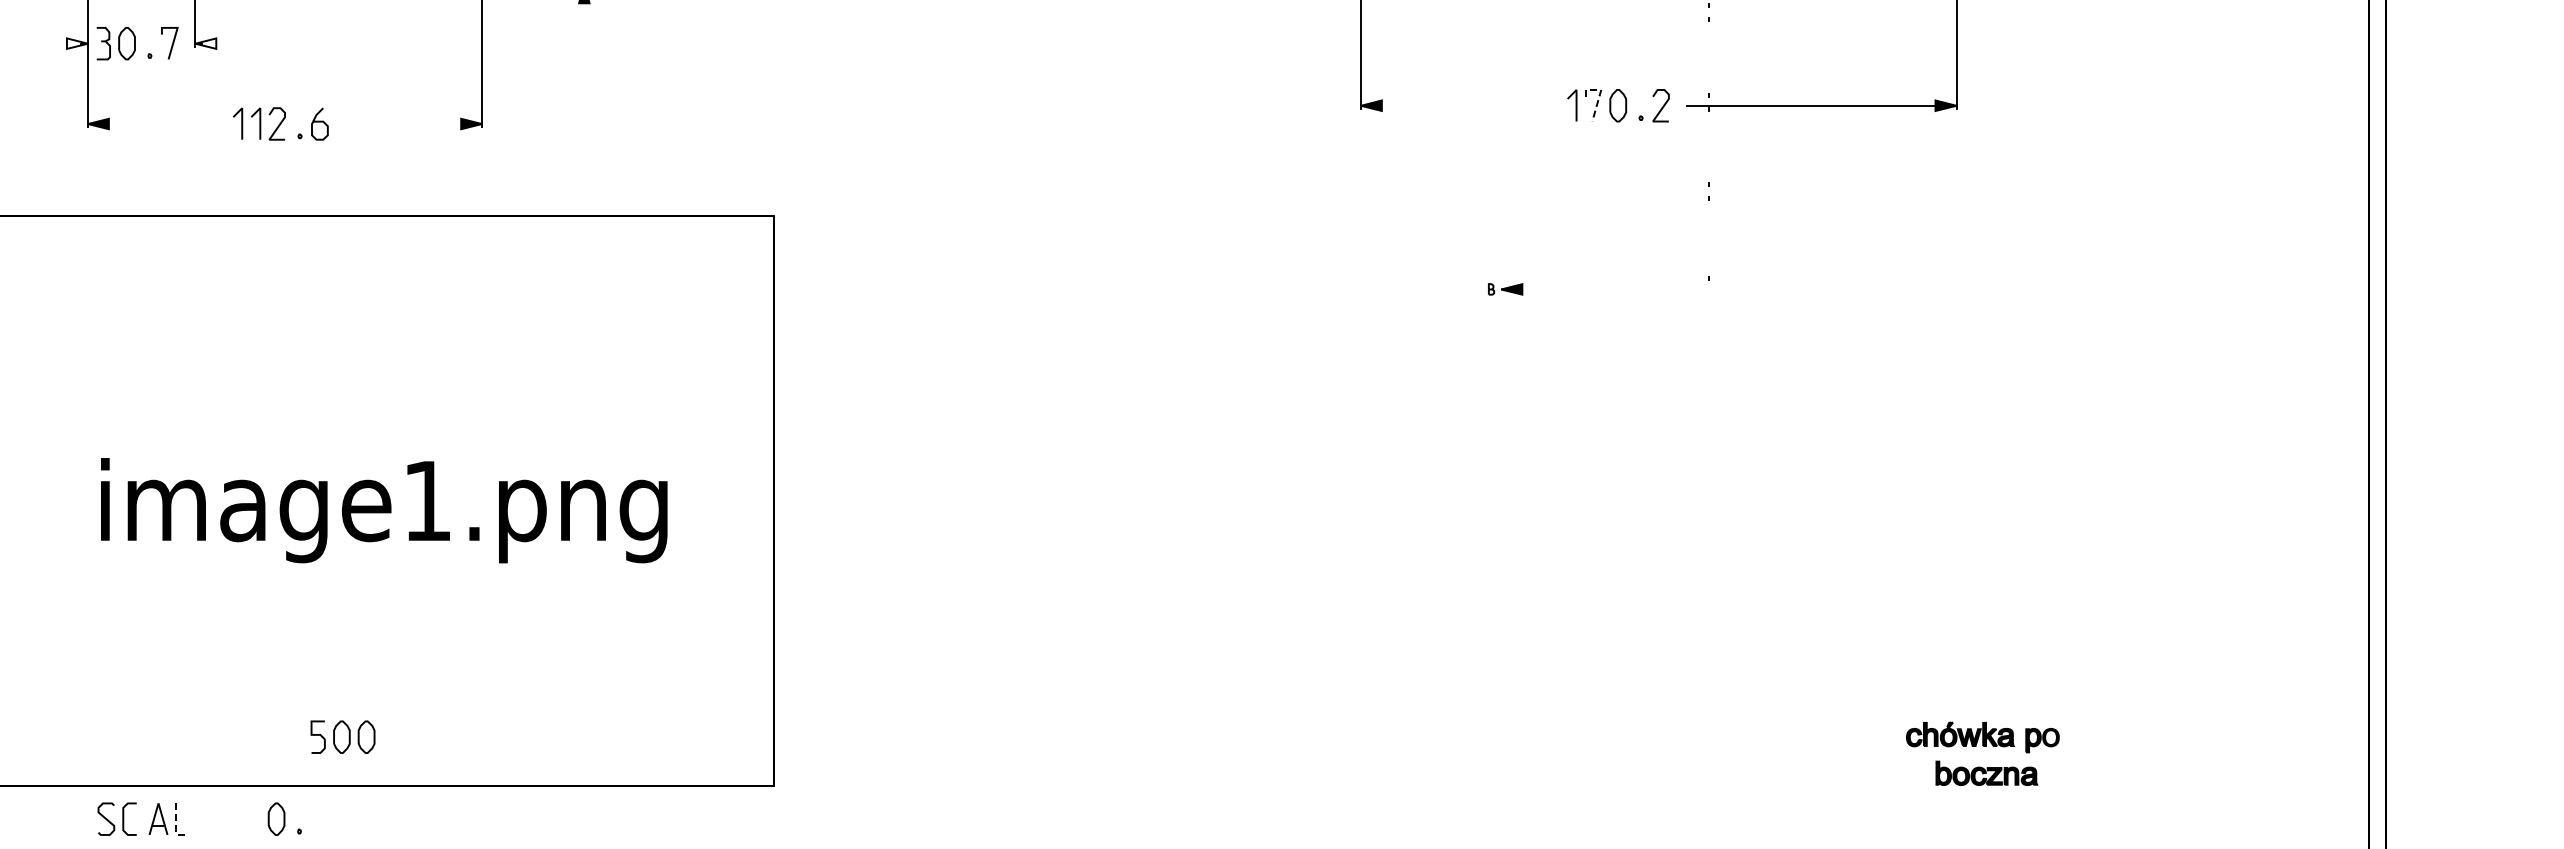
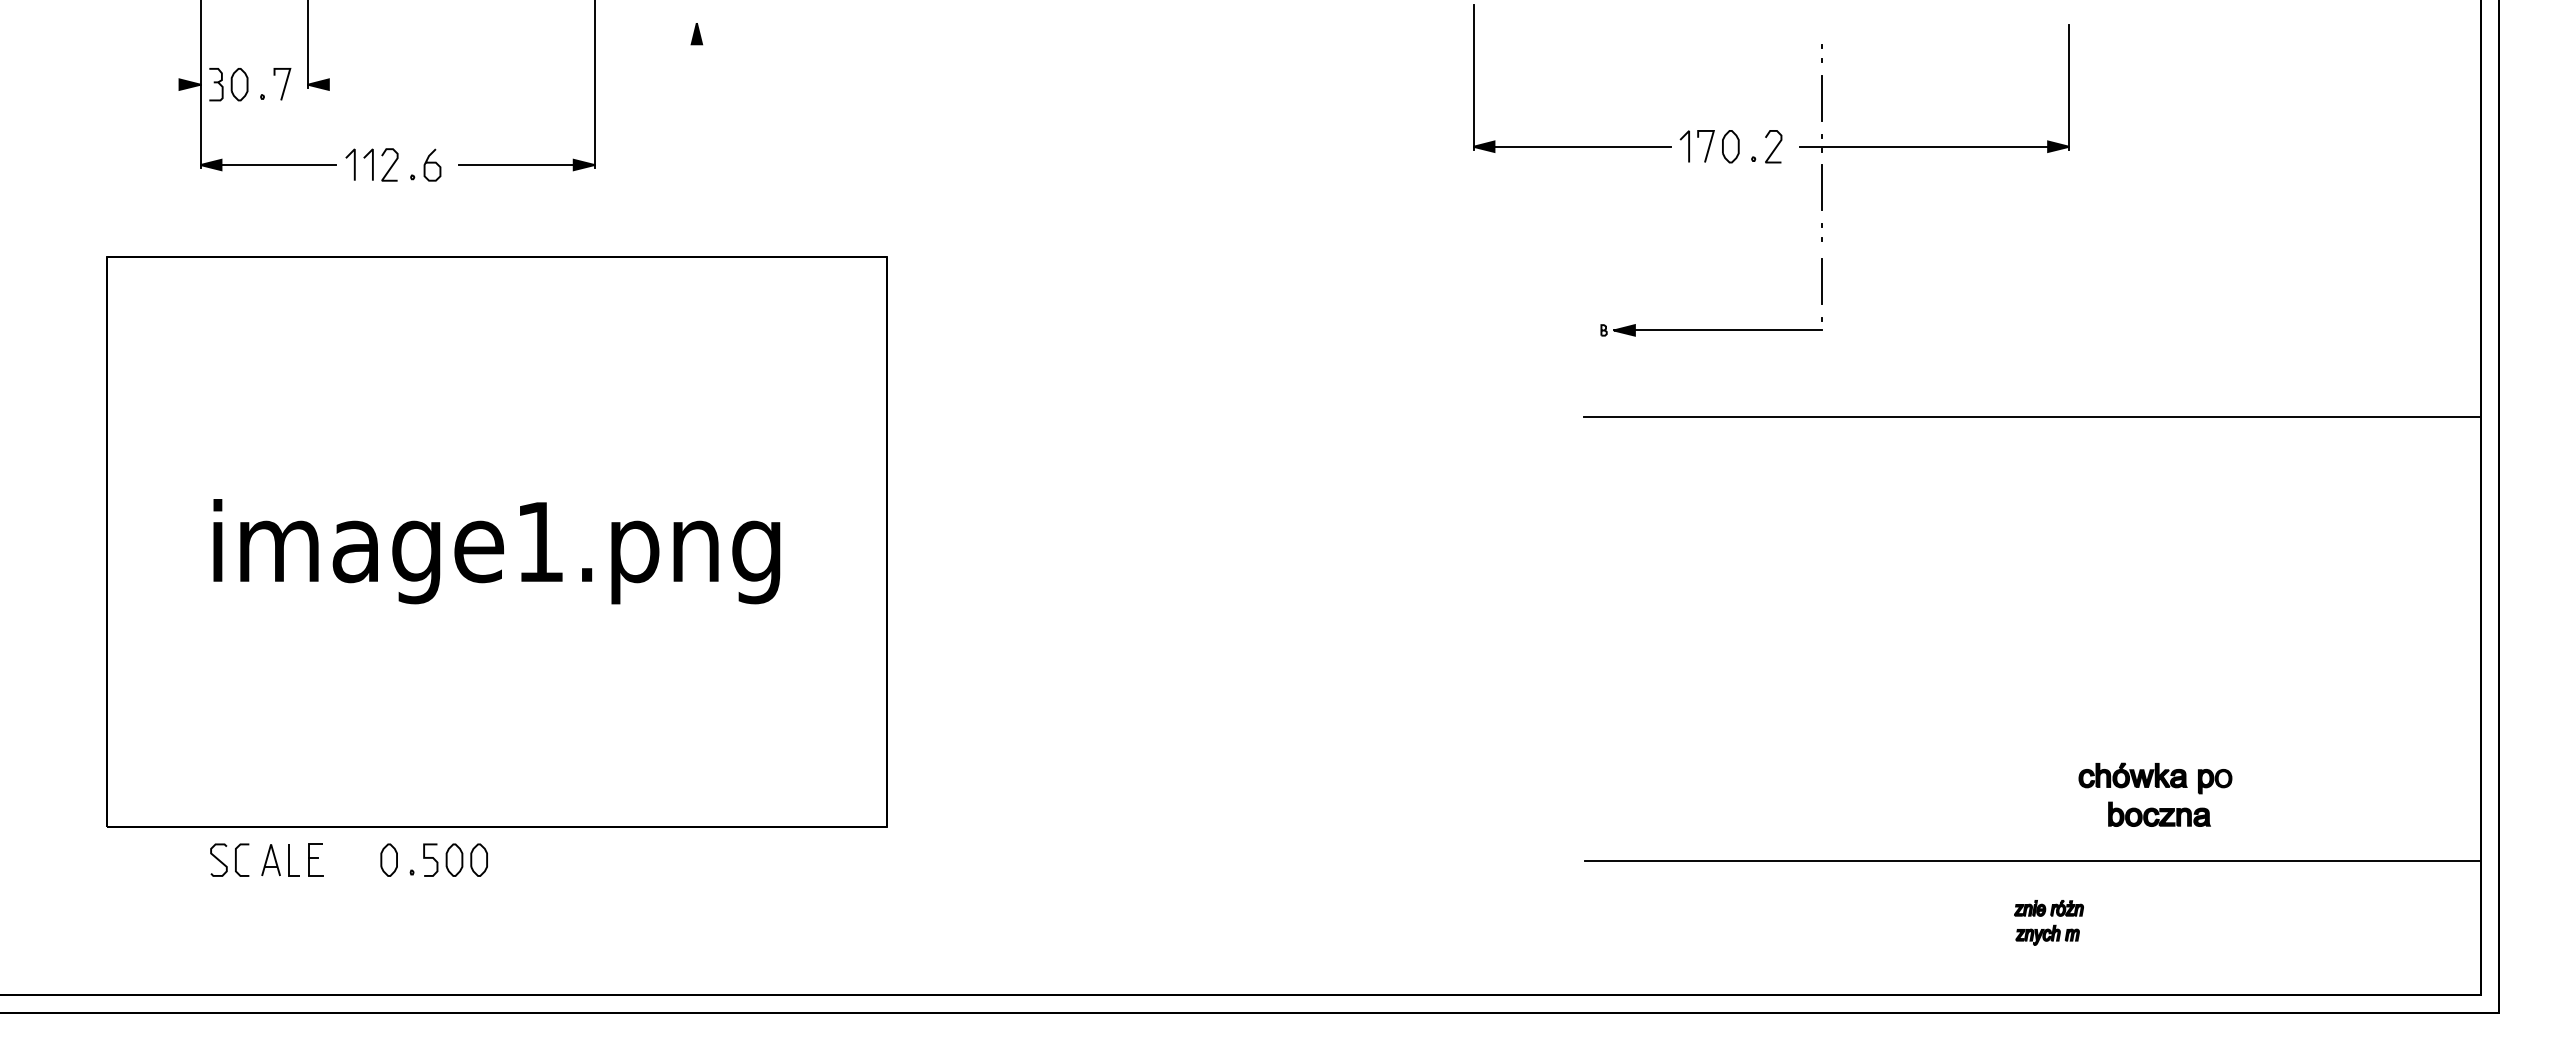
fill: (76, 43) -> (189, 84), added
fill: (205, 43) -> (318, 84), added
line: (1708, 57) -> (1821, 98), added
line: (1599, 93) -> (1712, 134), dashed -> solid
line: (1458, 105) -> (1571, 146), added
line: (155, 124) -> (268, 165), added
line: (413, 124) -> (526, 165), added
line: (1708, 146) -> (1821, 187), added
line: (1708, 240) -> (1821, 281), added
line: (1604, 289) -> (1717, 330), added
line: (1919, 375) -> (2032, 416), added
part: (342, 736) -> (455, 859), moved
part: (1982, 746) -> (2155, 787), moved
part: (202, 818) -> (315, 859), added
line: (1919, 819) -> (2032, 860), added
line: (176, 826) -> (289, 867), dashed -> solid

